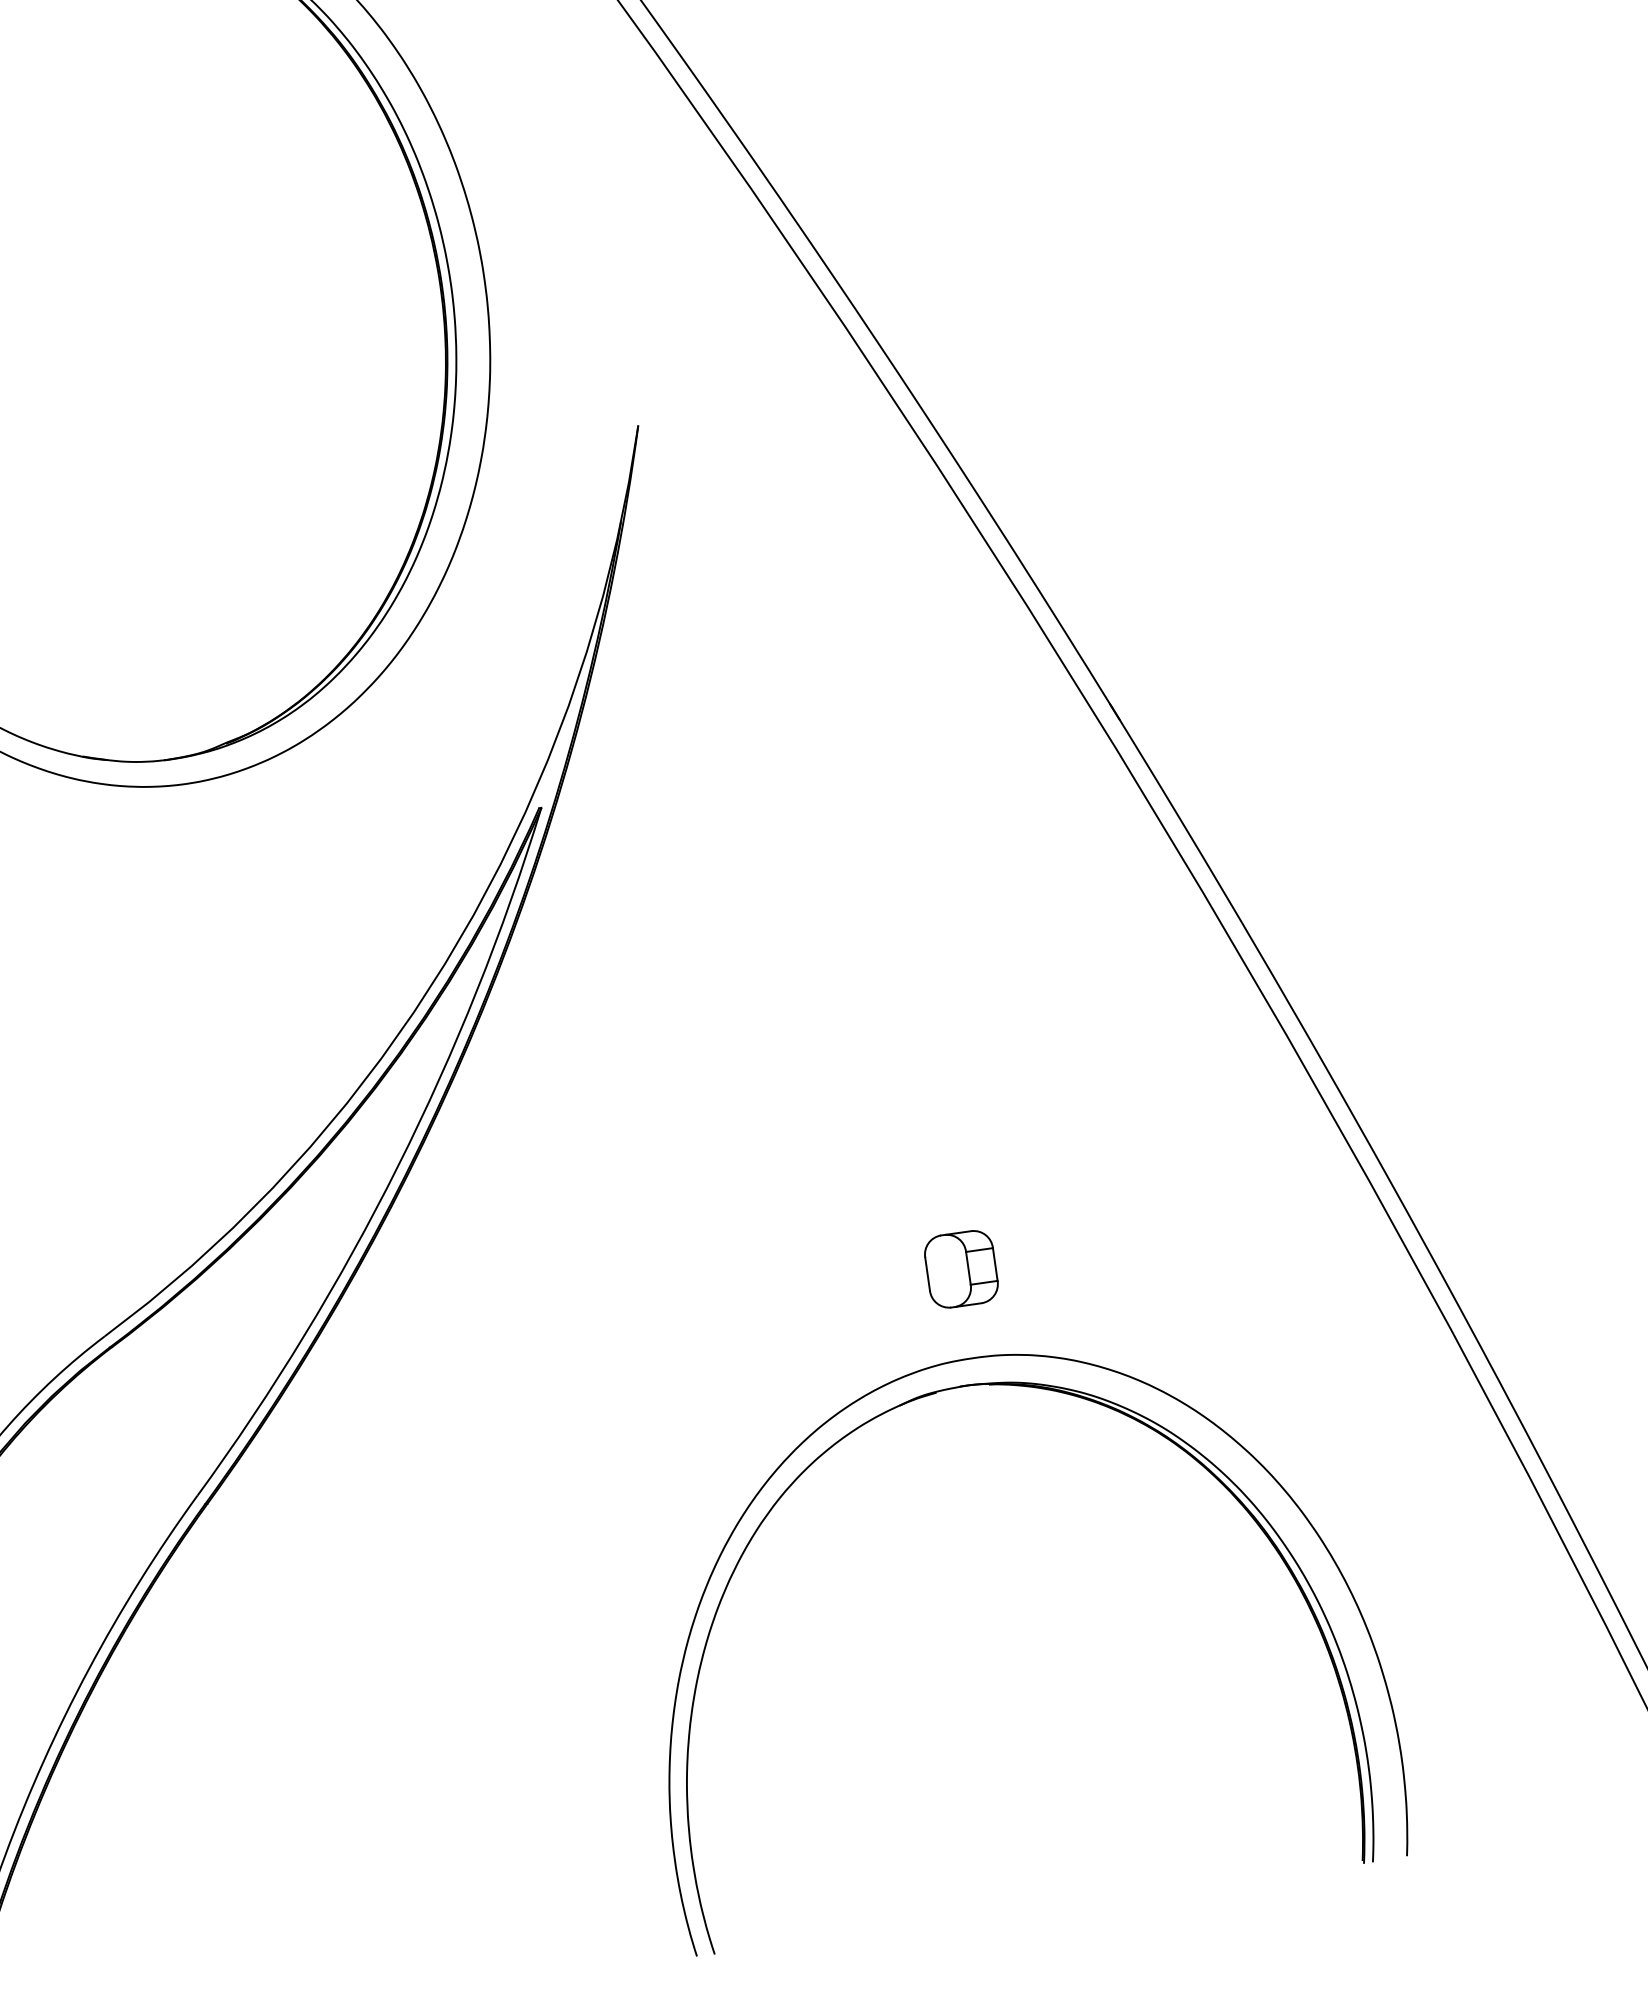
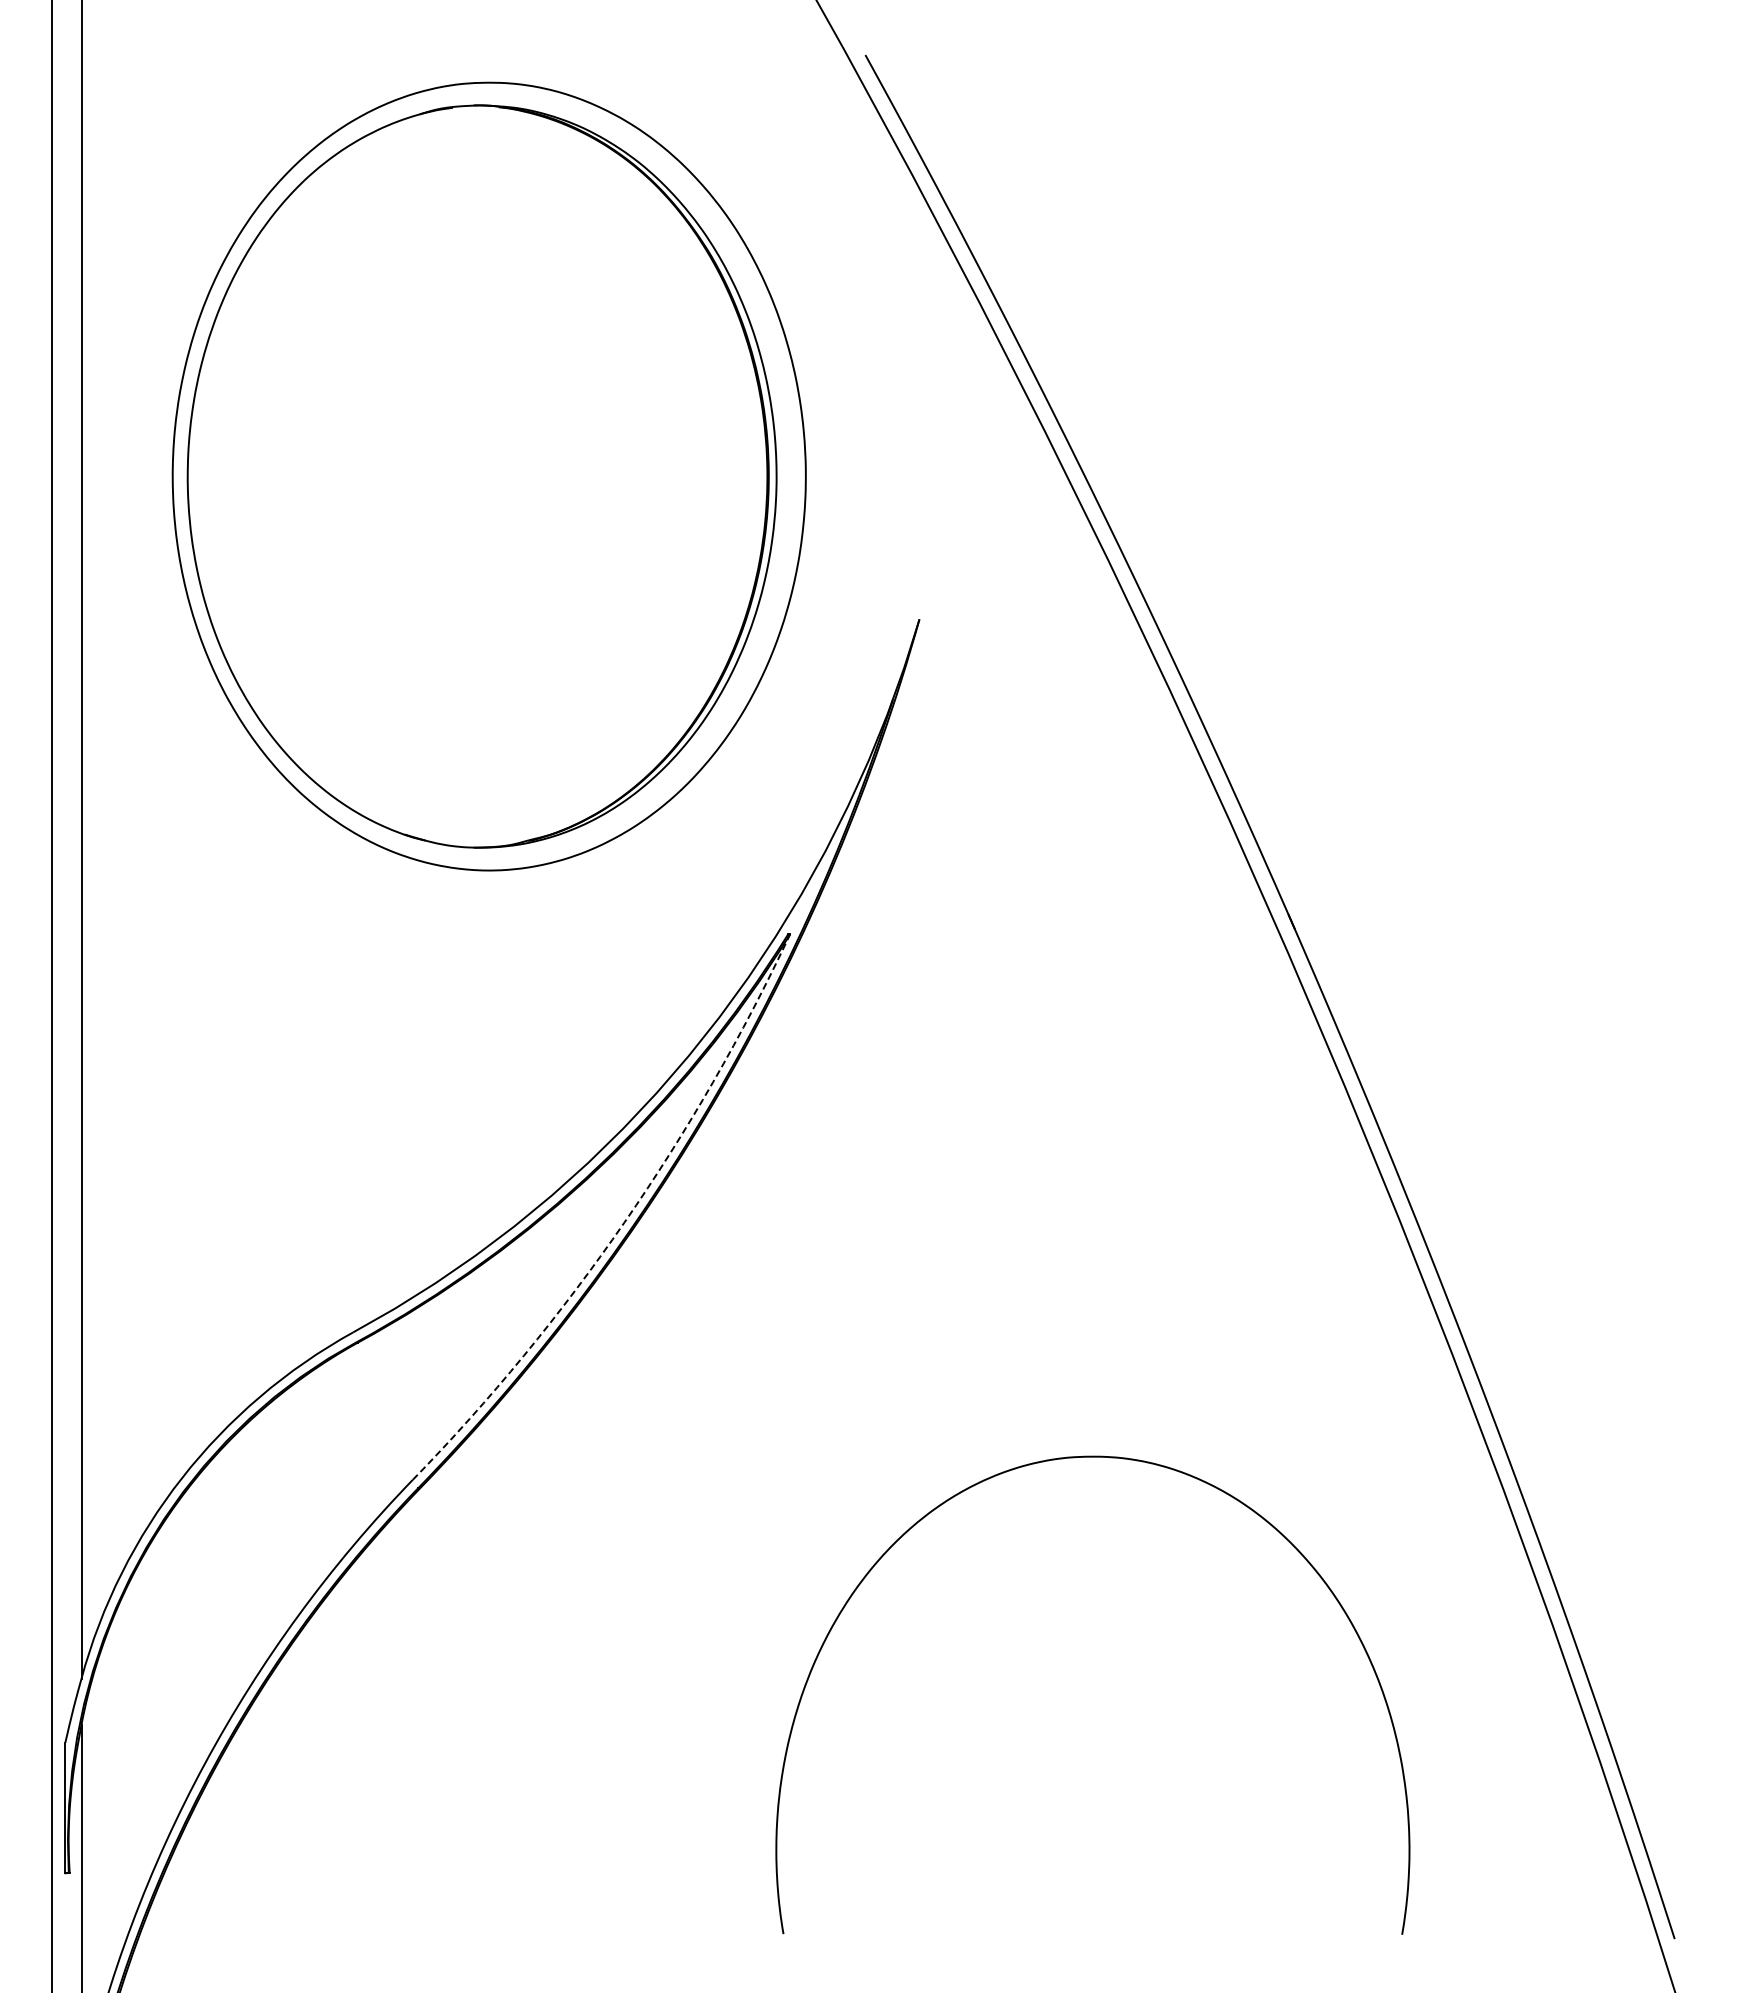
arc: (398, 1165) -> (624, 1222), solid -> dashed
part: (961, 1269) -> (1092, 1379), removed
part: (1066, 1395) -> (1167, 1499), removed

